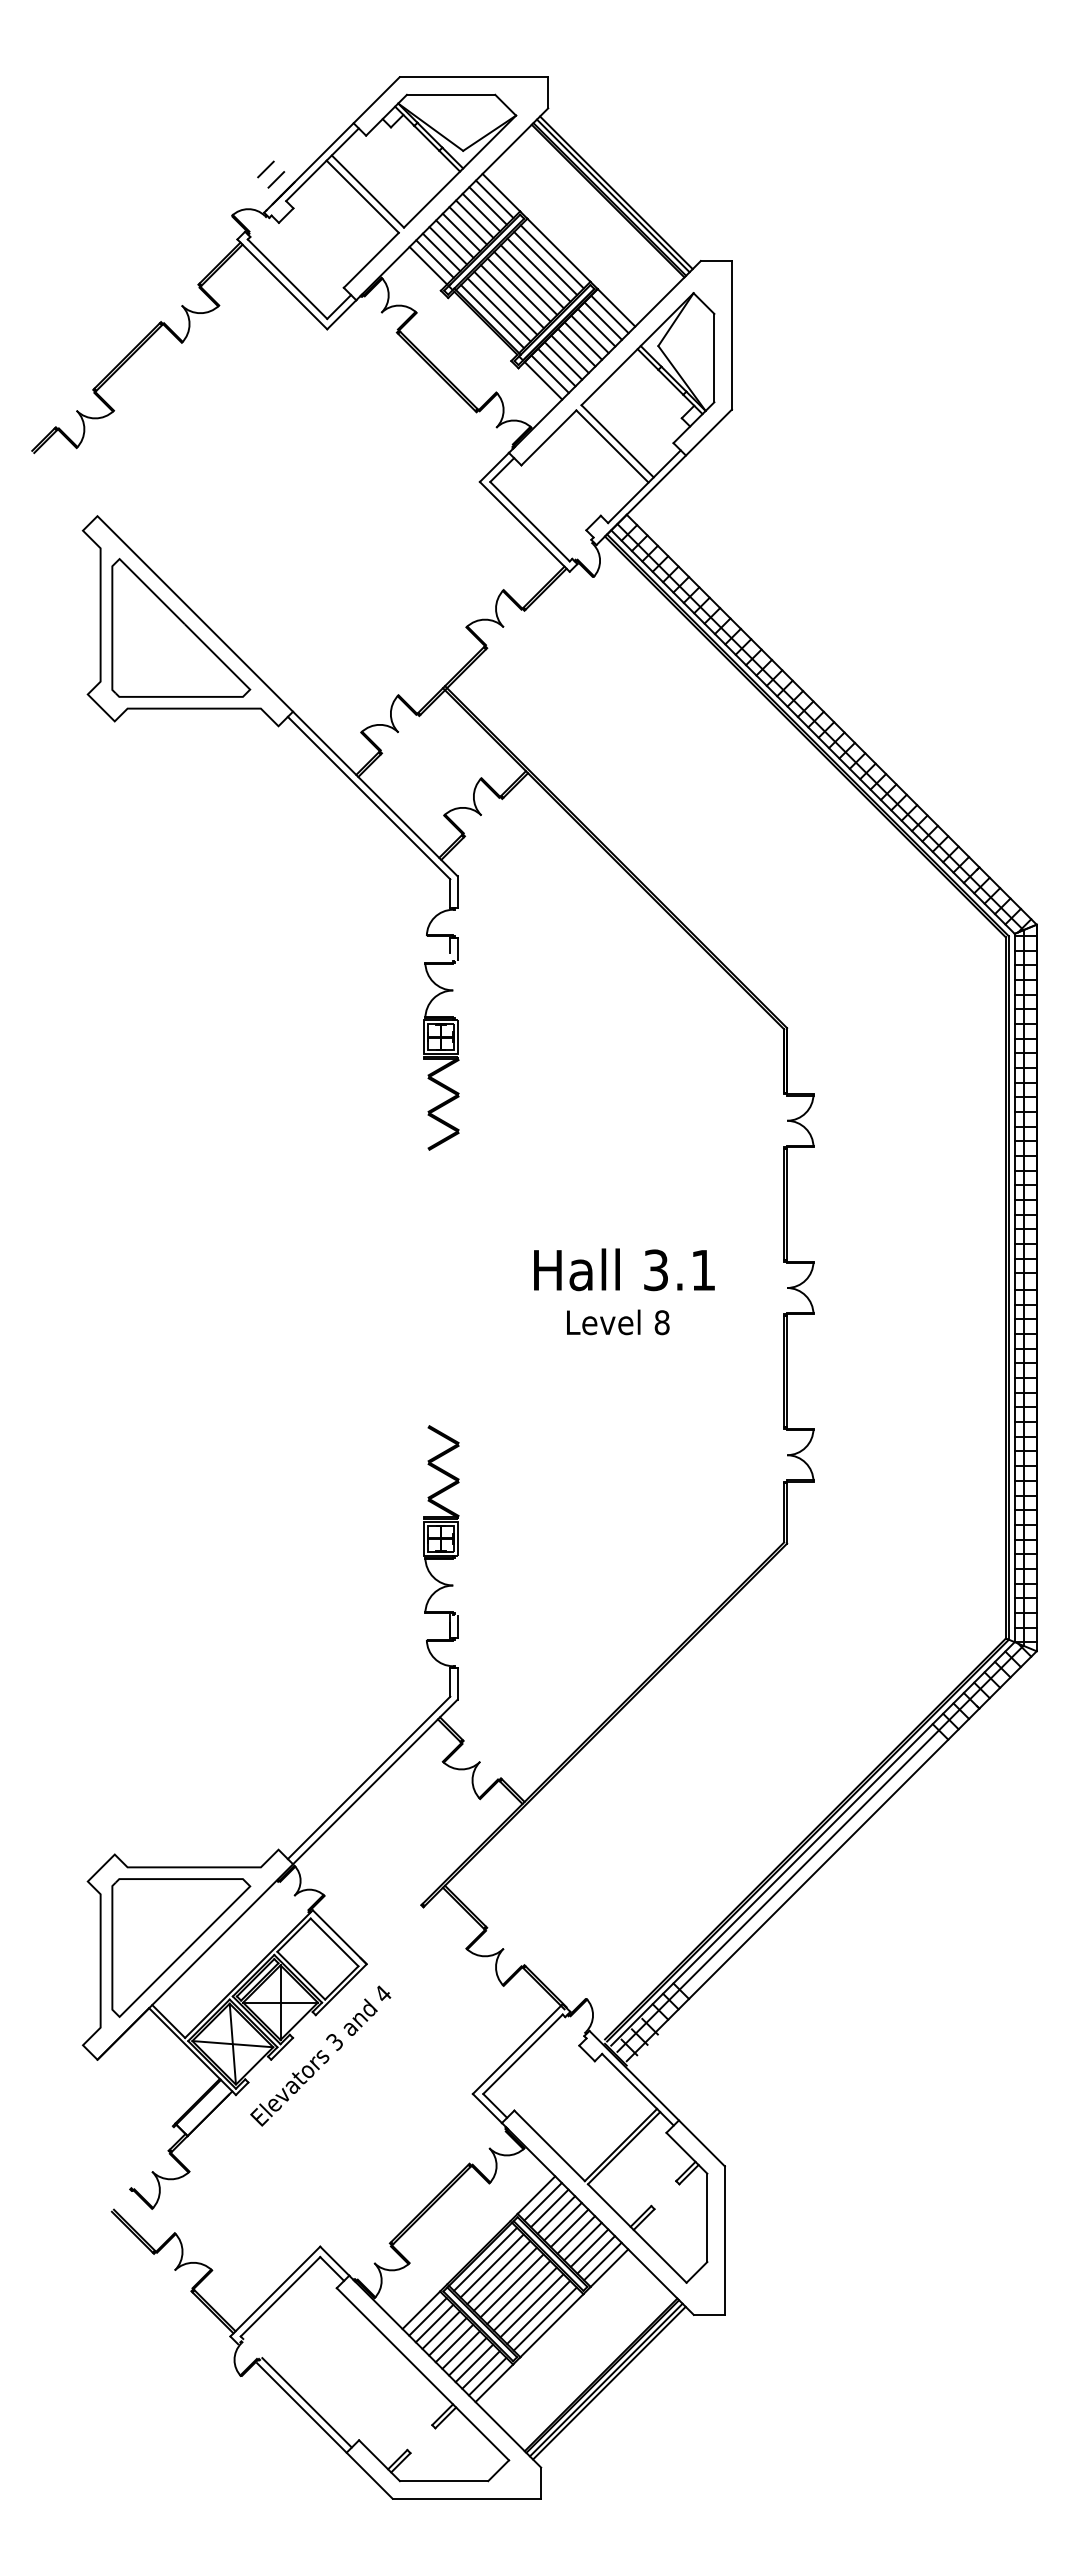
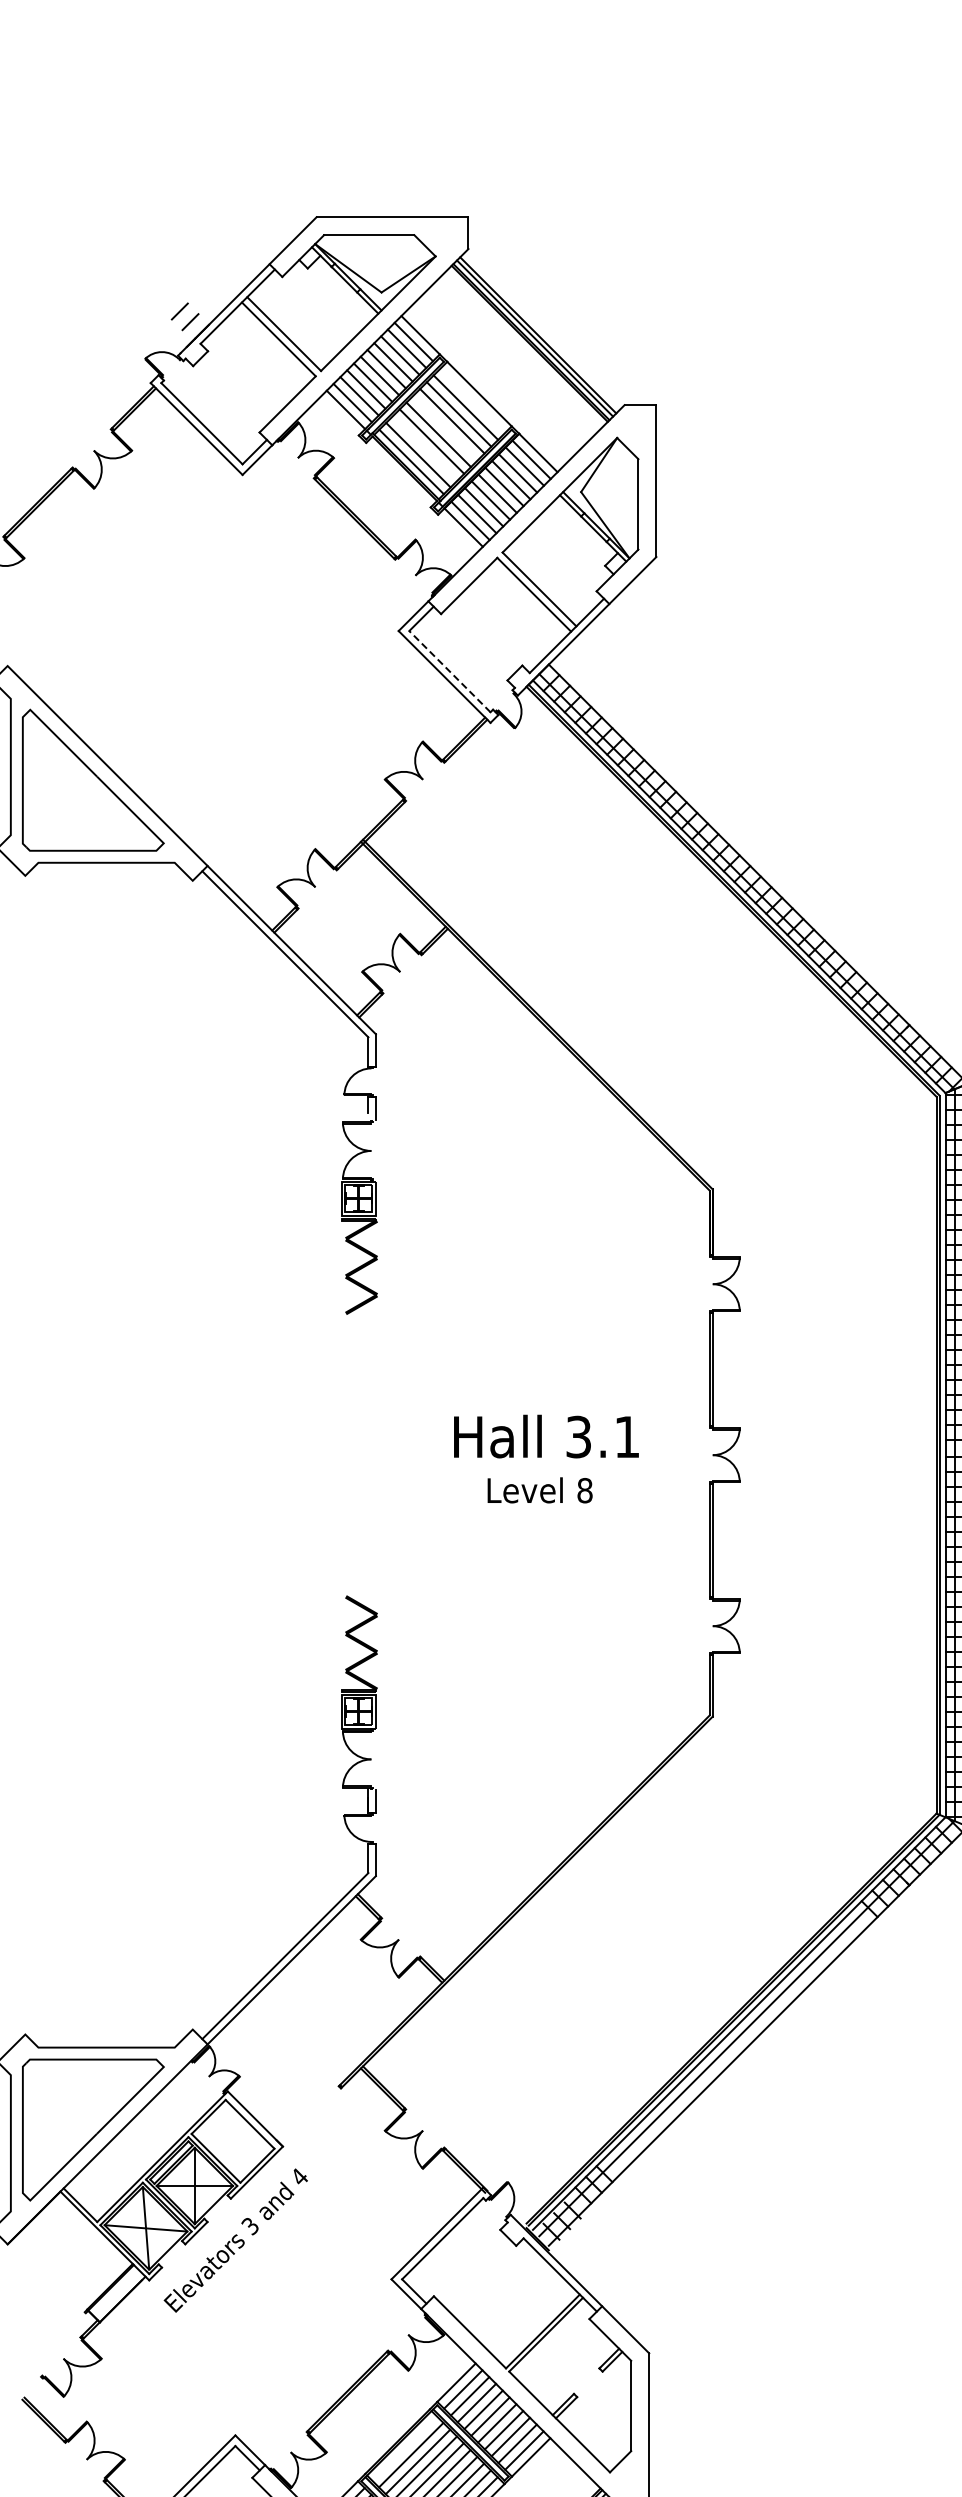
line: (551, 256) -> (471, 400), removed
line: (525, 283) -> (445, 428), removed
line: (505, 302) -> (424, 447), removed
line: (529, 521) -> (449, 671), solid -> dashed
line: (485, 2258) -> (404, 2447), removed

